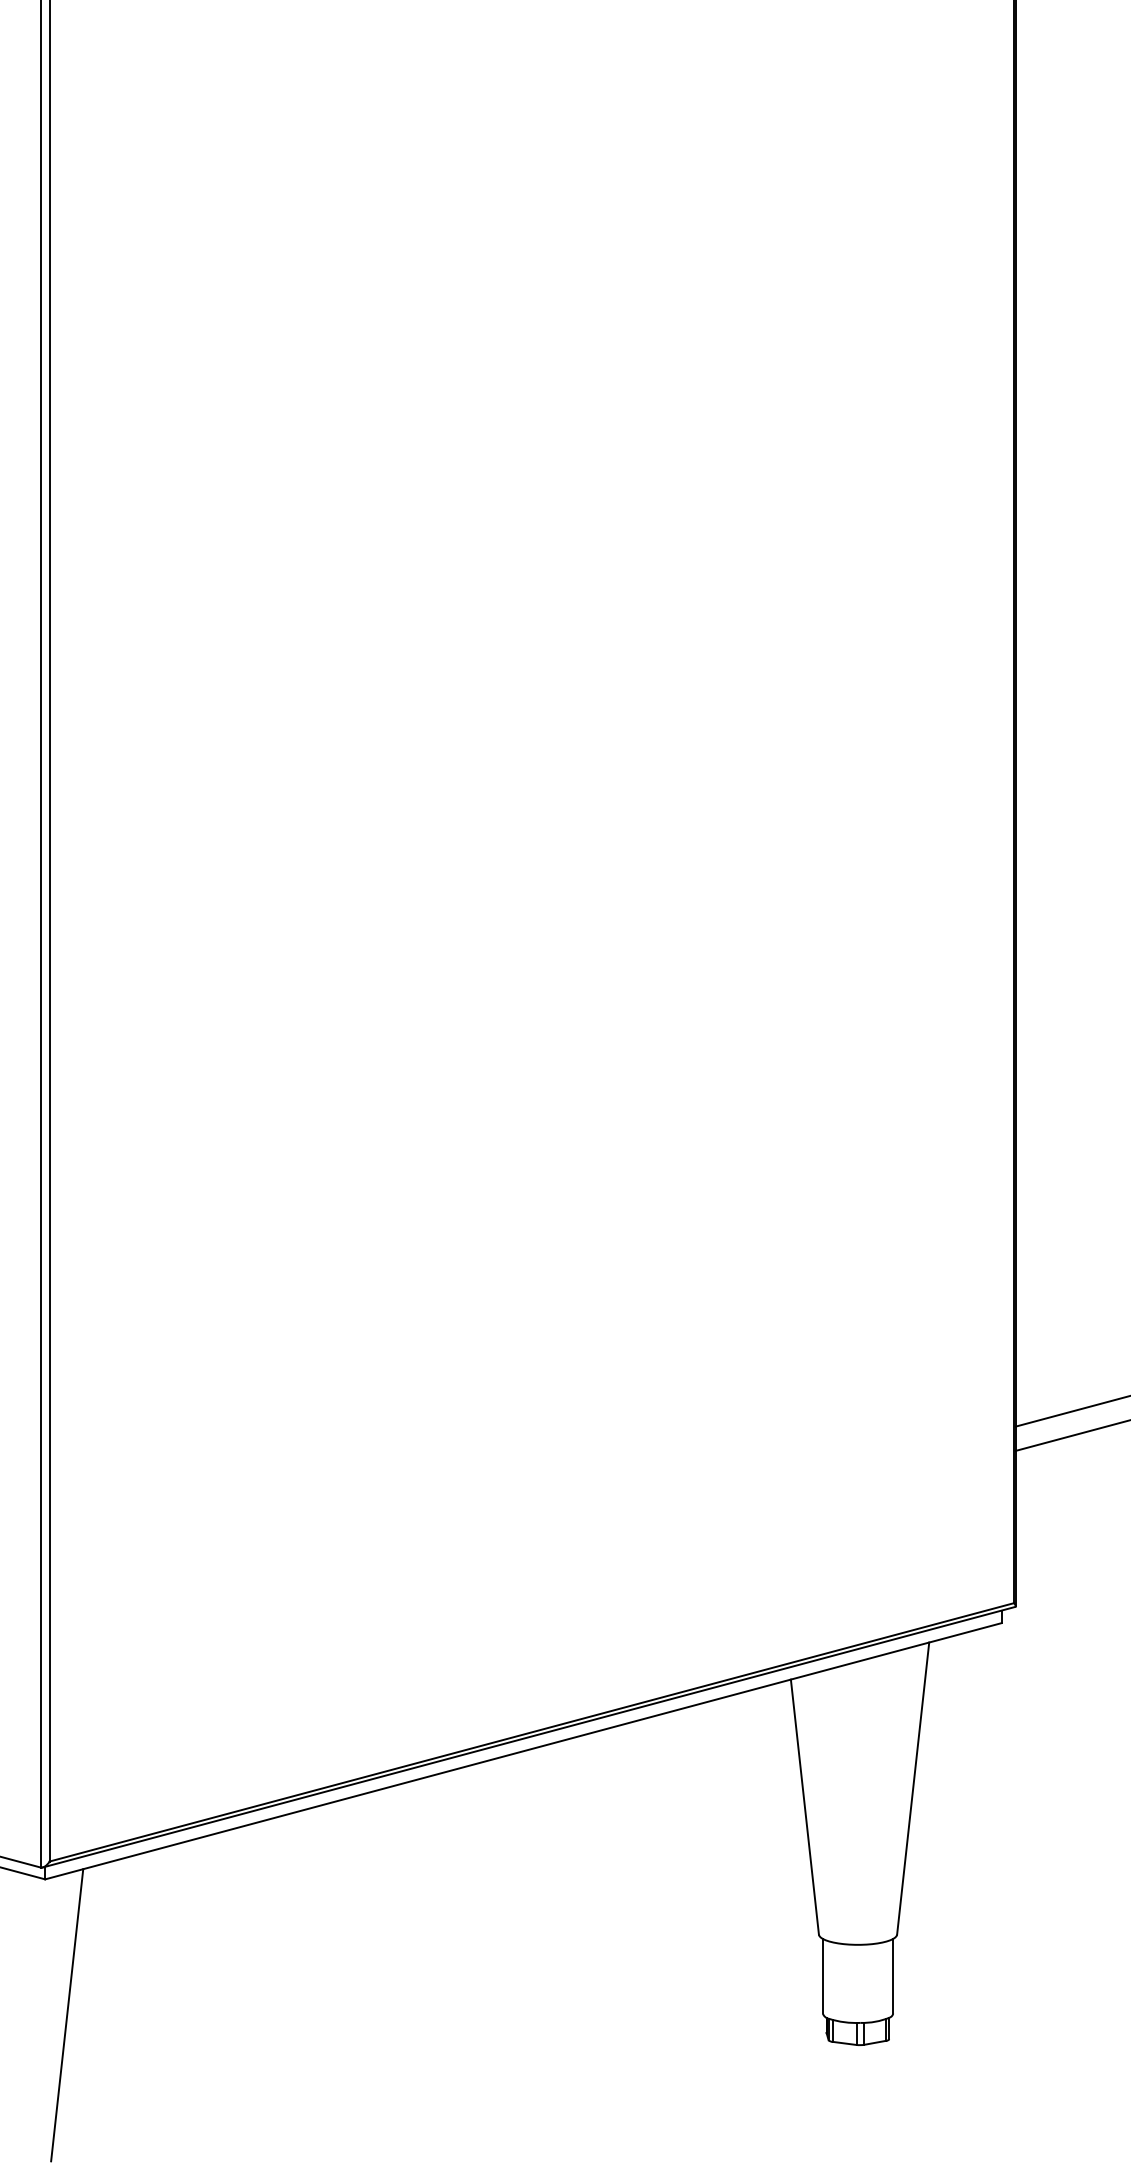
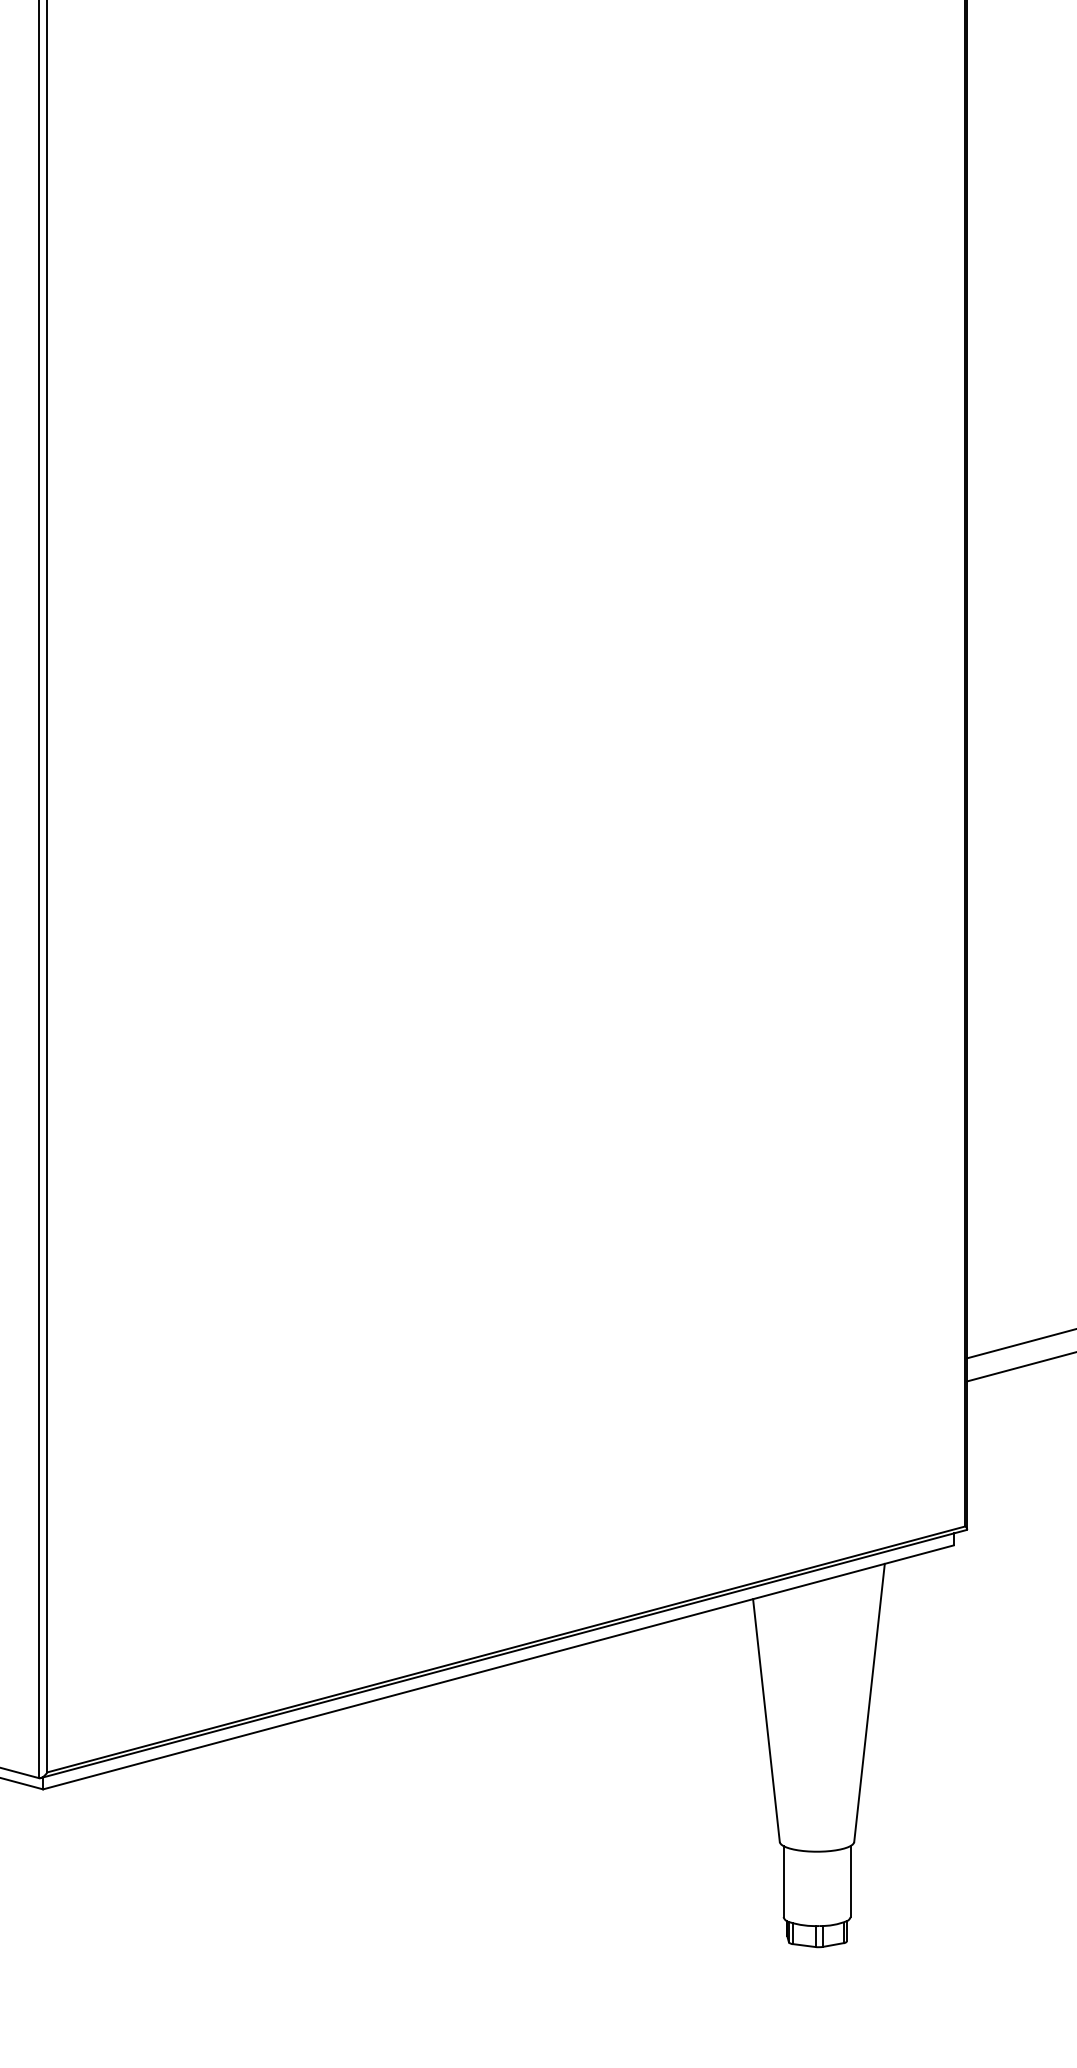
line: (66, 2014) -> (63, 1918), removed

